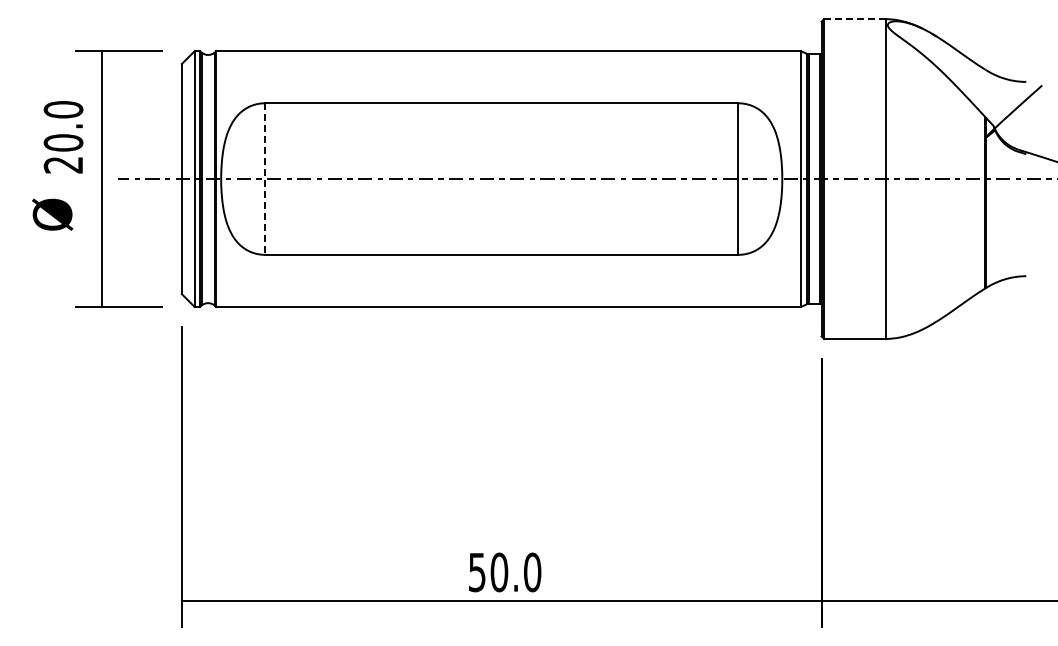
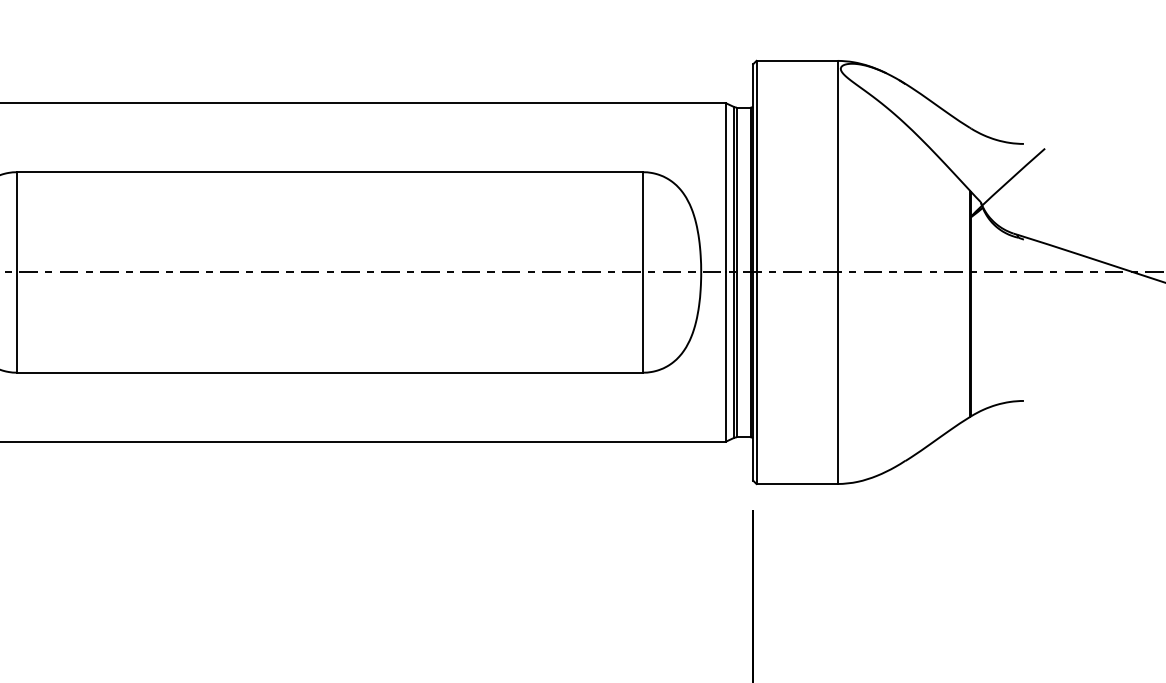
line: (854, 19) -> (796, 61), dashed -> solid
line: (265, 179) -> (17, 273), dashed -> solid

